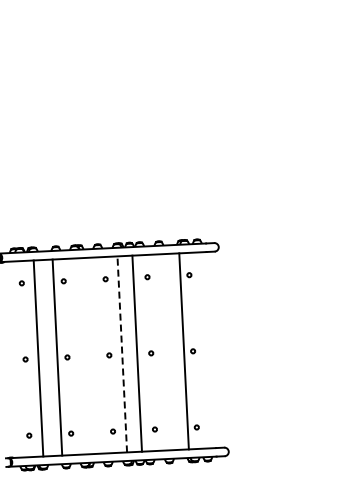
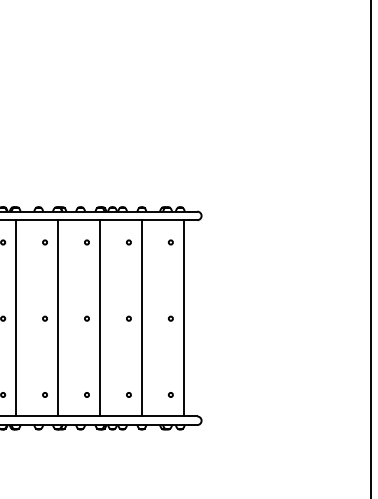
line: (183, 351) -> (183, 318), moved
line: (121, 353) -> (99, 317), dashed -> solid
line: (136, 353) -> (141, 318), moved
line: (57, 357) -> (58, 318), moved

